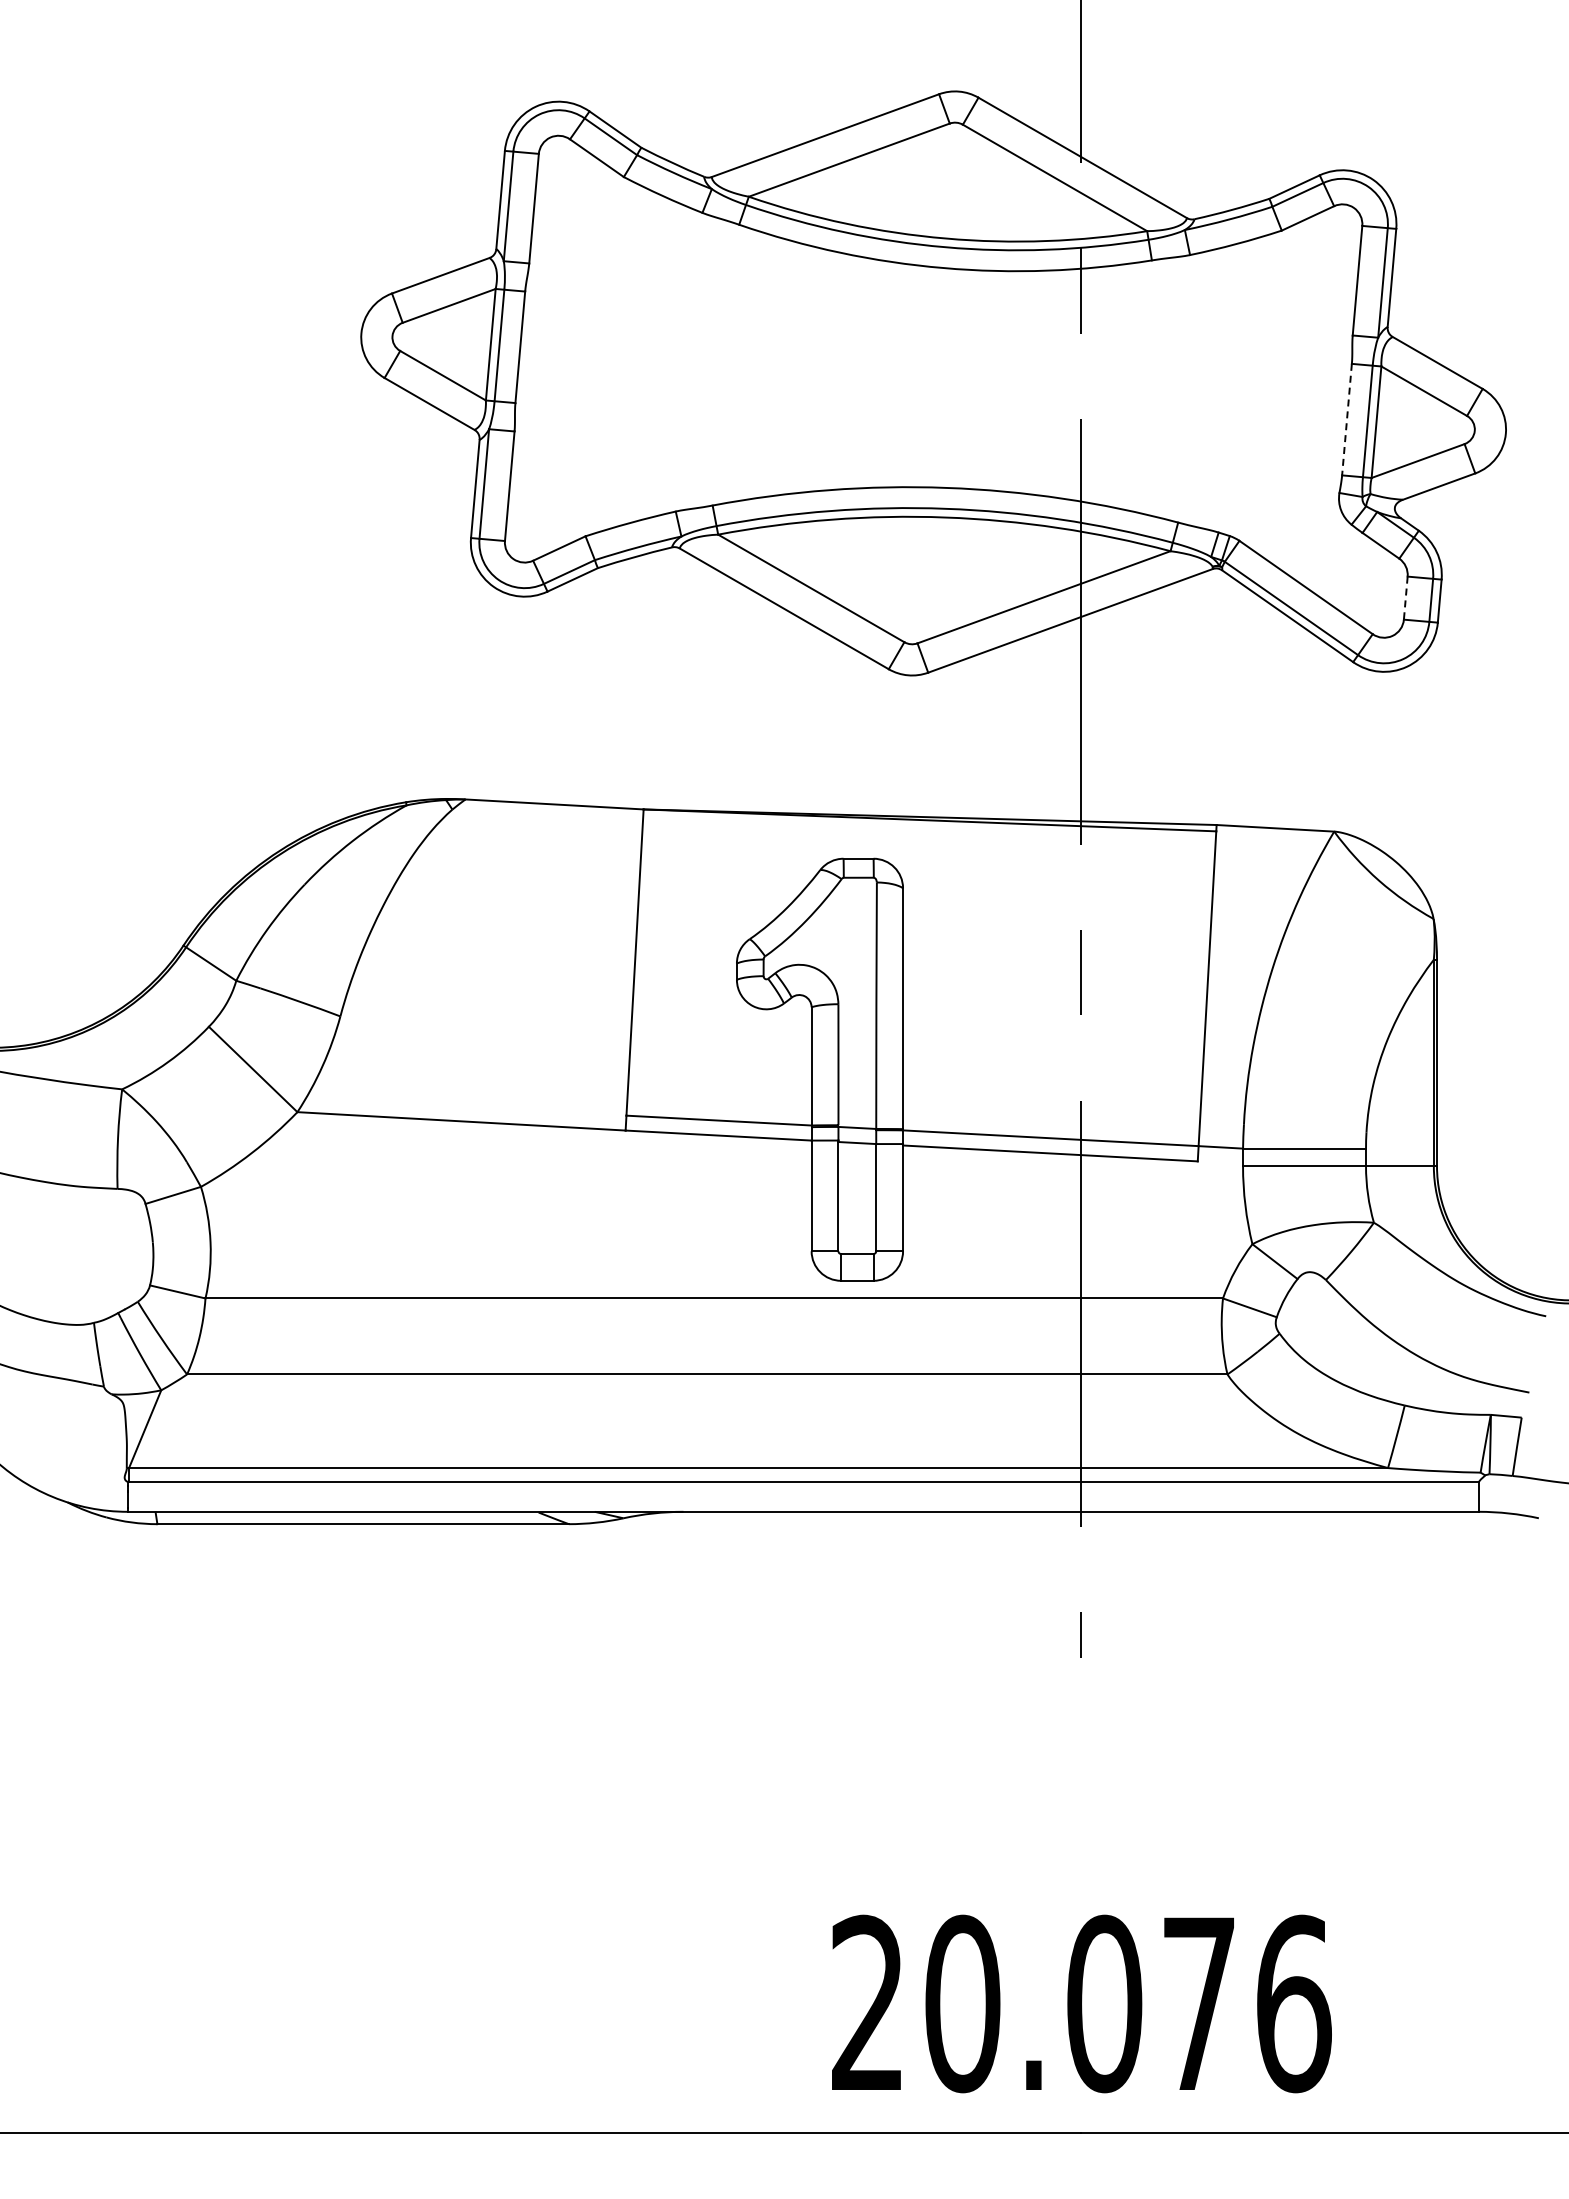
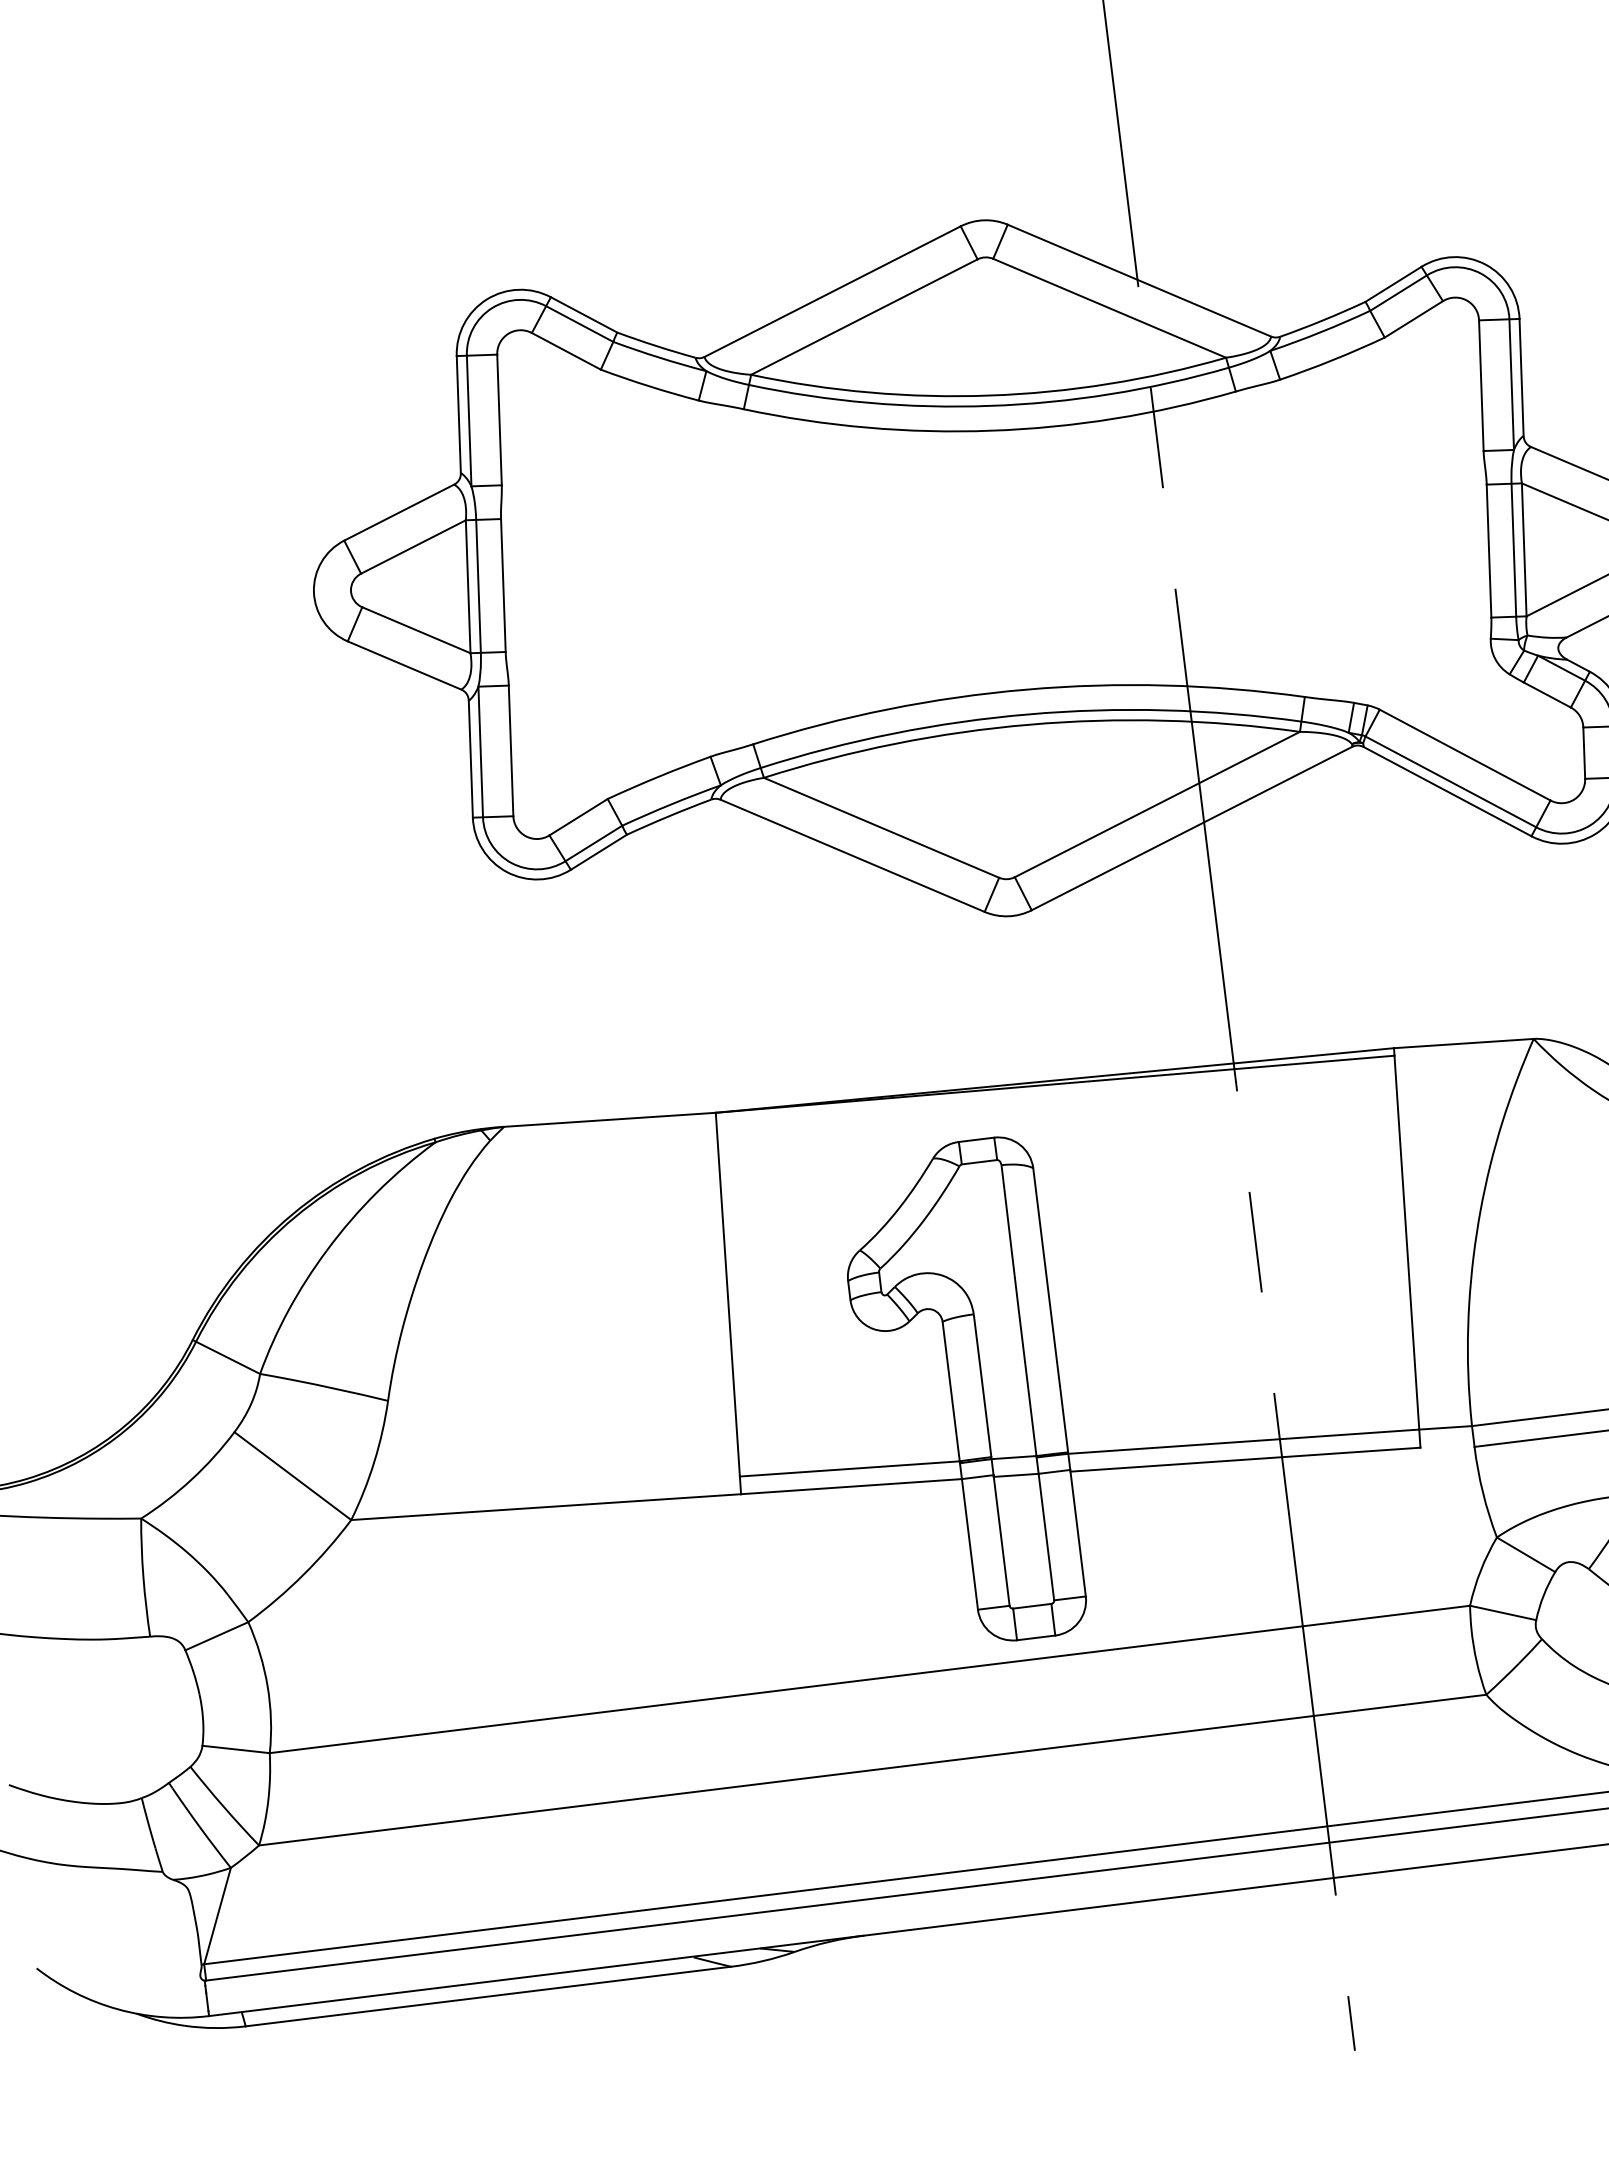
line: (1347, 419) -> (1489, 550), dashed -> solid
line: (1405, 598) -> (1583, 753), dashed -> solid

